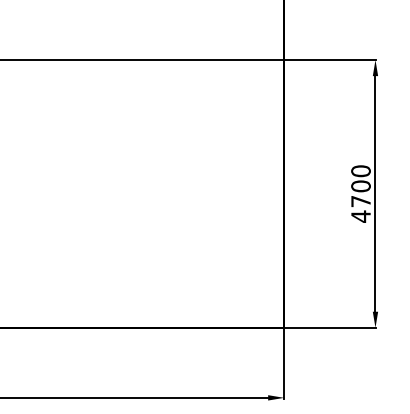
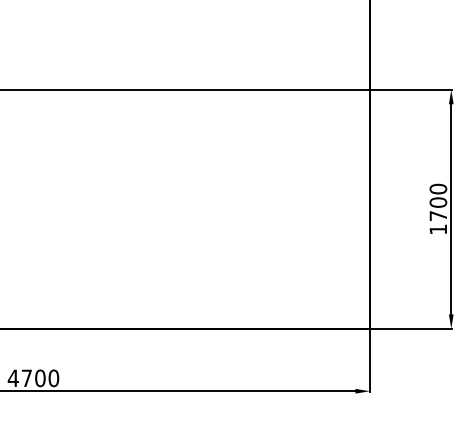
text: (360, 216) -> (437, 229), 4700 -> 1700

